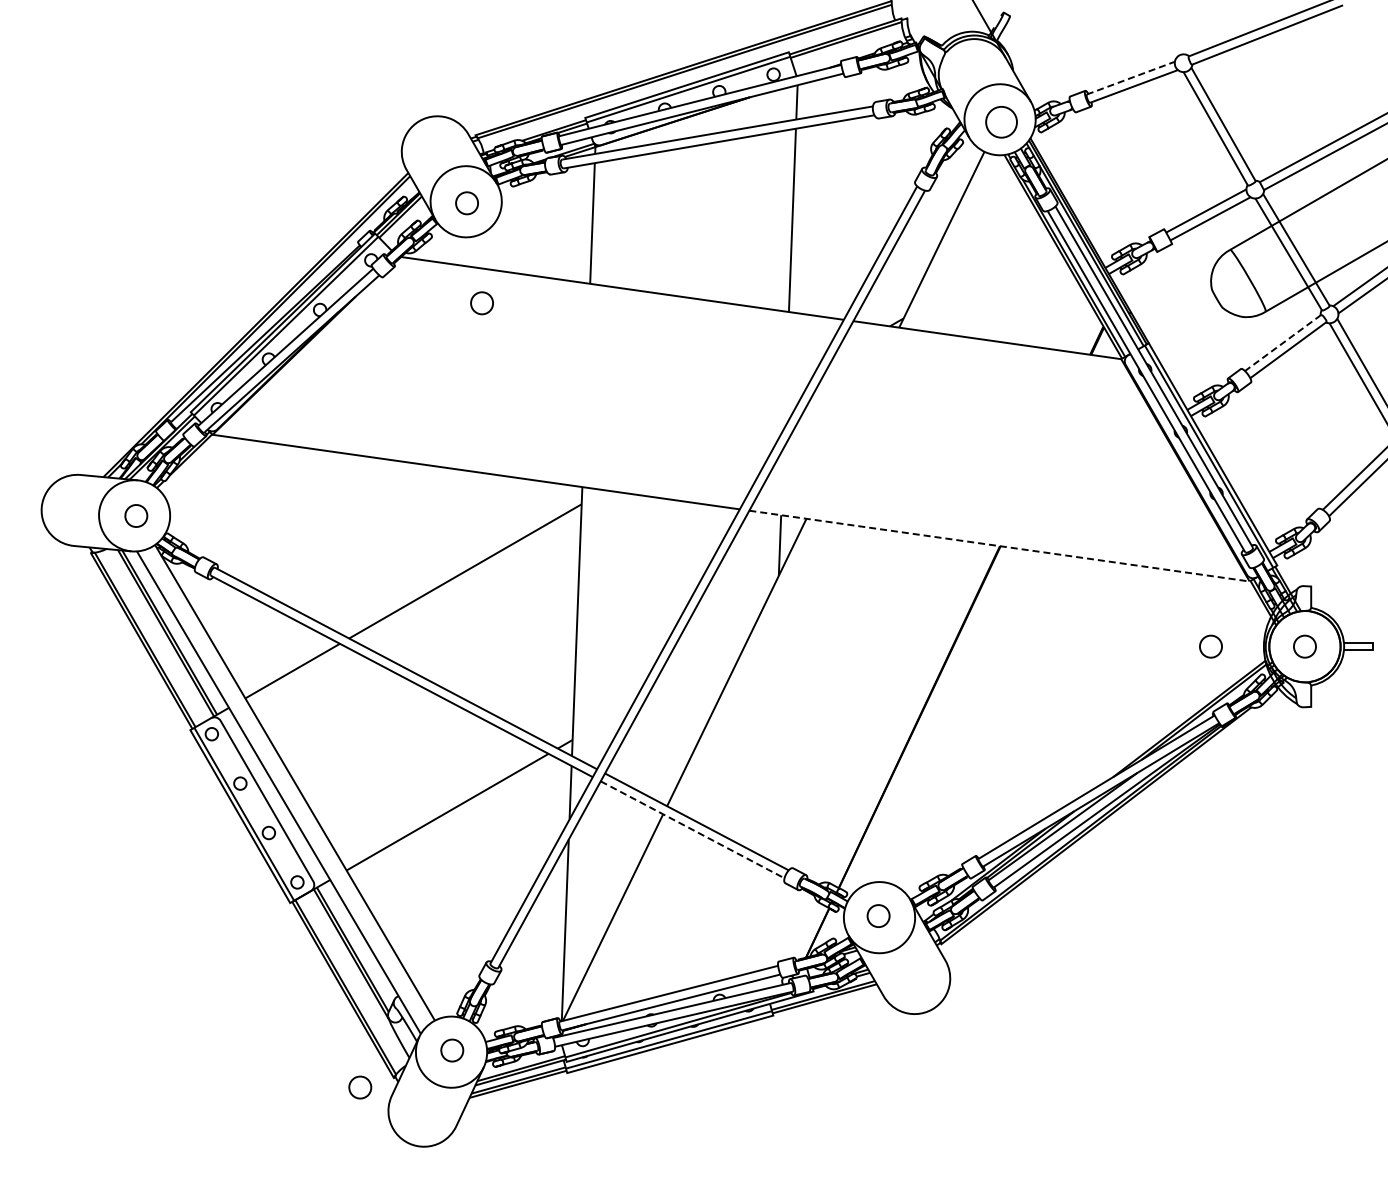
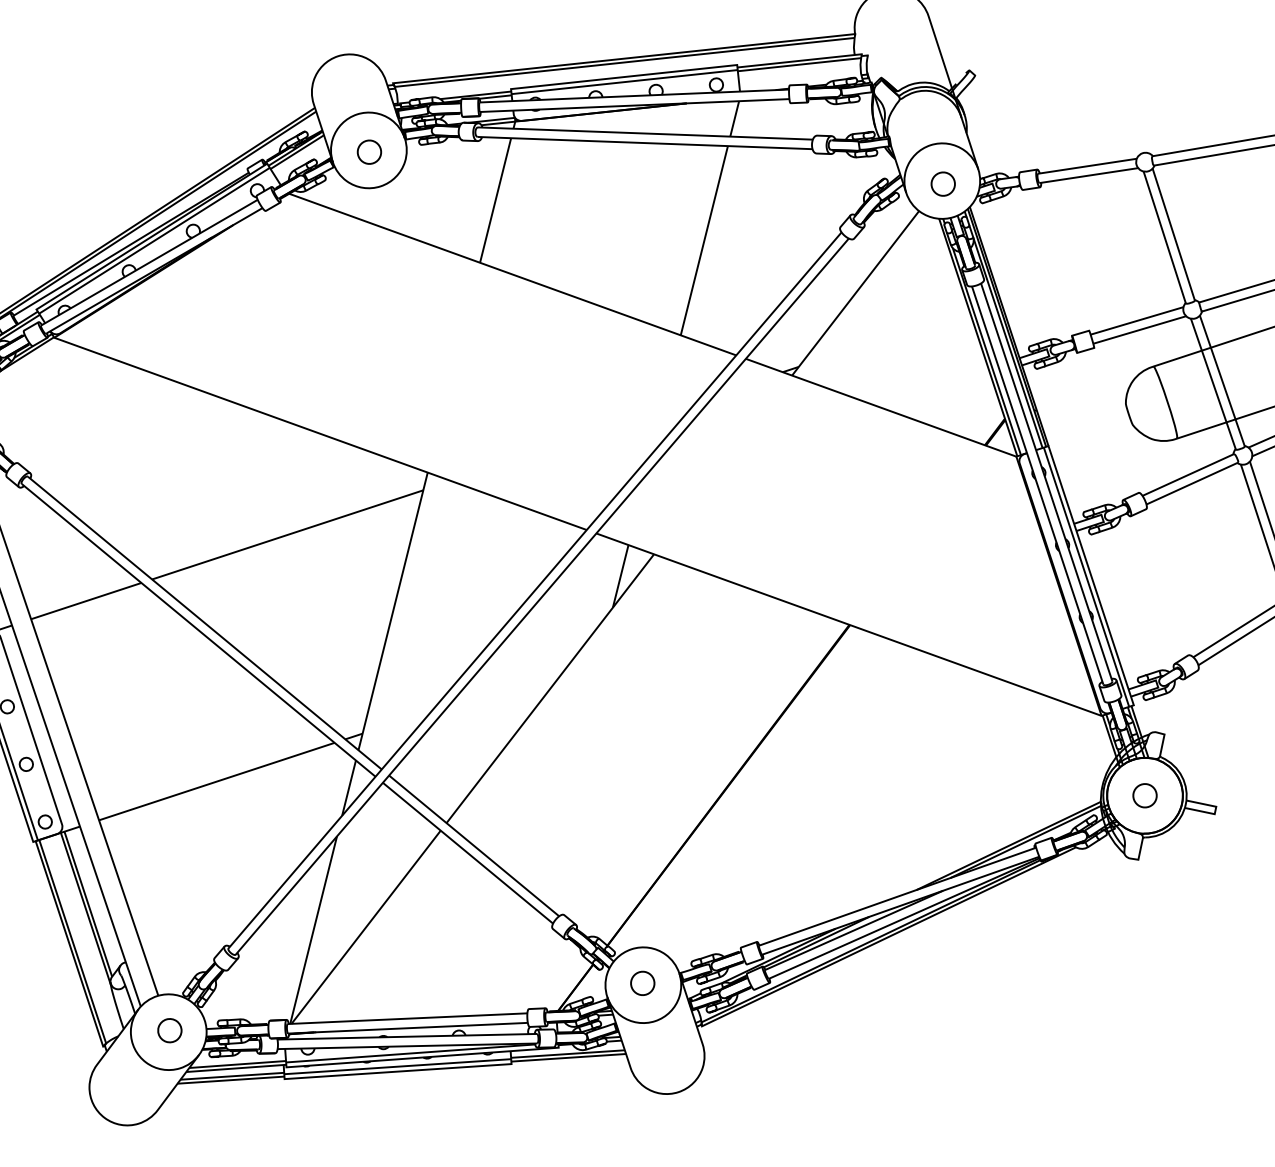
line: (1130, 78) -> (1086, 166), dashed -> solid
circle: (1001, 122) -> (943, 184), size x0.71
circle: (481, 303) -> (362, 259), removed
line: (1282, 343) -> (1187, 475), dashed -> solid
line: (1005, 546) -> (855, 626), dashed -> solid
circle: (1210, 646) -> (1046, 775), removed
line: (693, 830) -> (468, 854), dashed -> solid
part: (360, 1087) -> (66, 1049), removed

